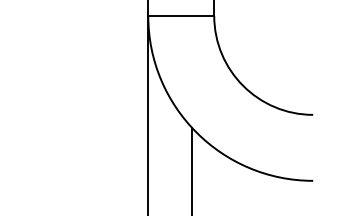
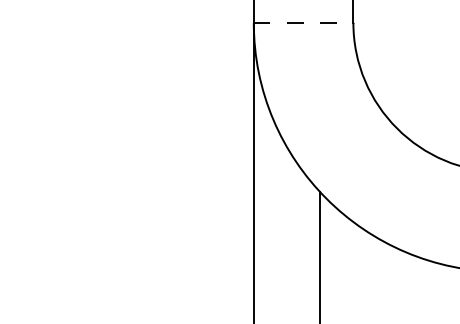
line: (181, 15) -> (303, 22), solid -> dashed

